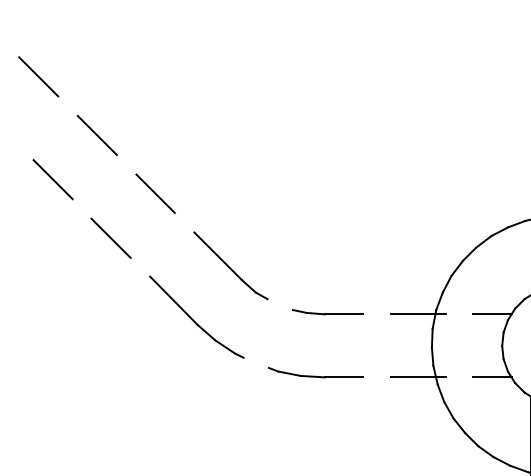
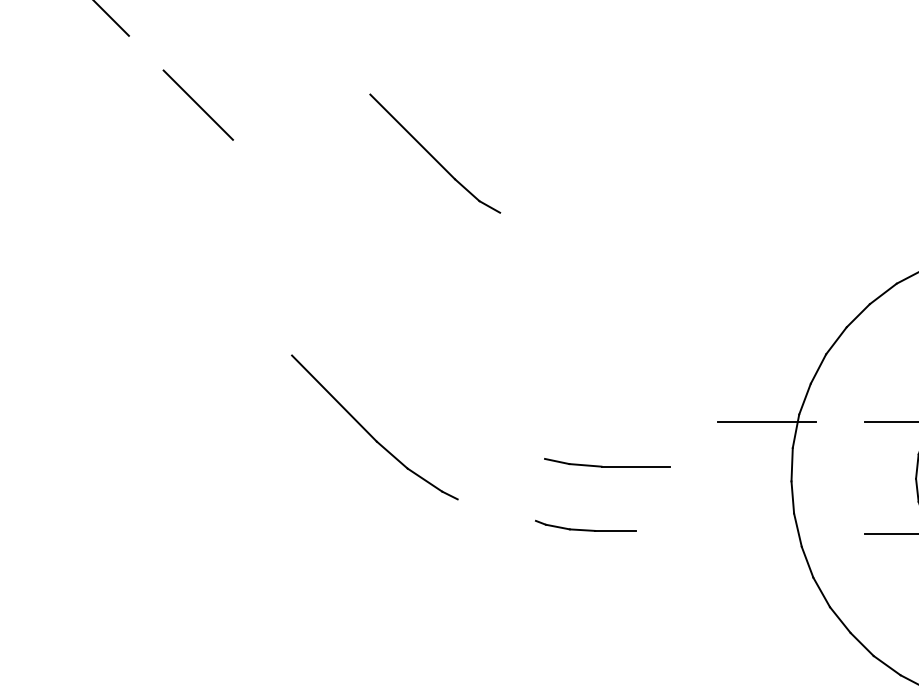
line: (52, 179) -> (118, 183), removed
line: (155, 193) -> (301, 208), removed
line: (110, 237) -> (221, 286), removed
part: (230, 265) -> (434, 153), moved
part: (327, 312) -> (606, 463), moved
part: (315, 372) -> (585, 525), size x0.6
line: (417, 377) -> (765, 534), removed

